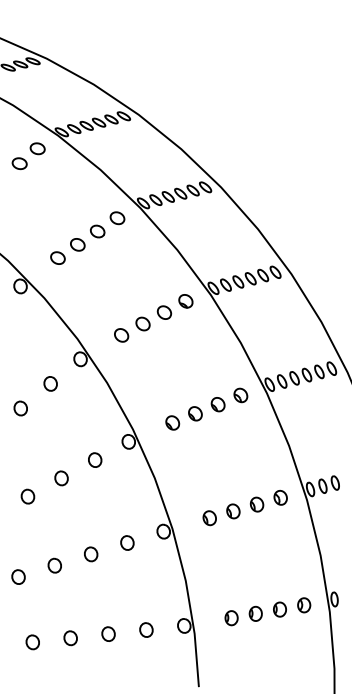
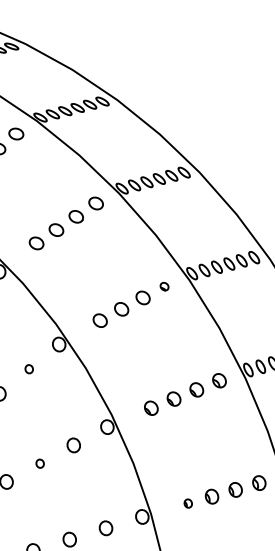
part: (185, 301) -> (164, 286), size x0.6
part: (50, 383) -> (29, 368), size x0.6
part: (61, 478) -> (40, 463), size x0.6
part: (209, 518) -> (188, 503), size x0.6

